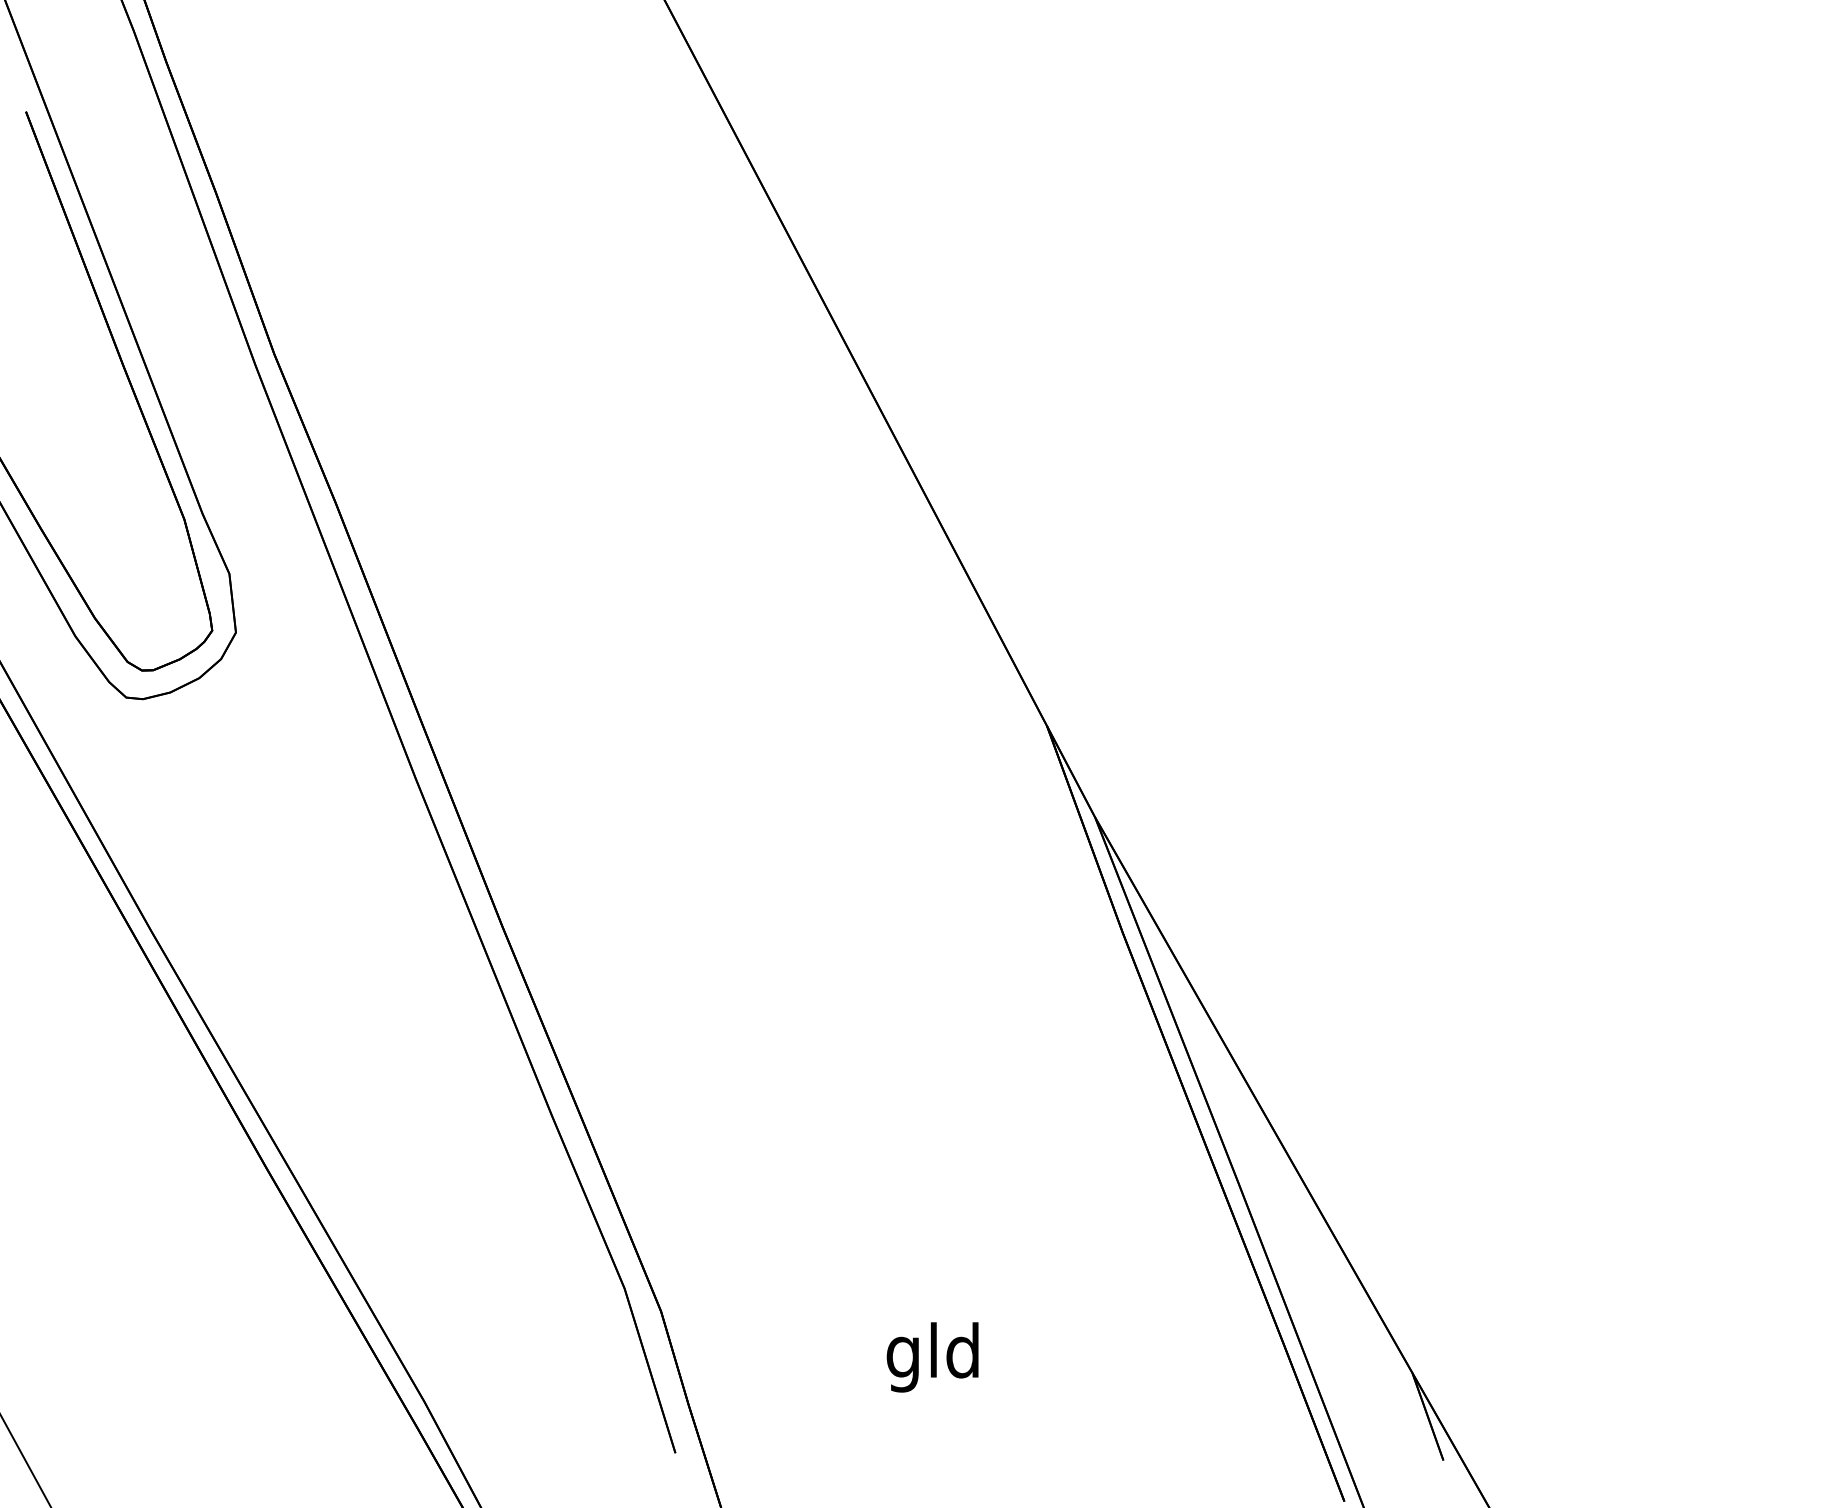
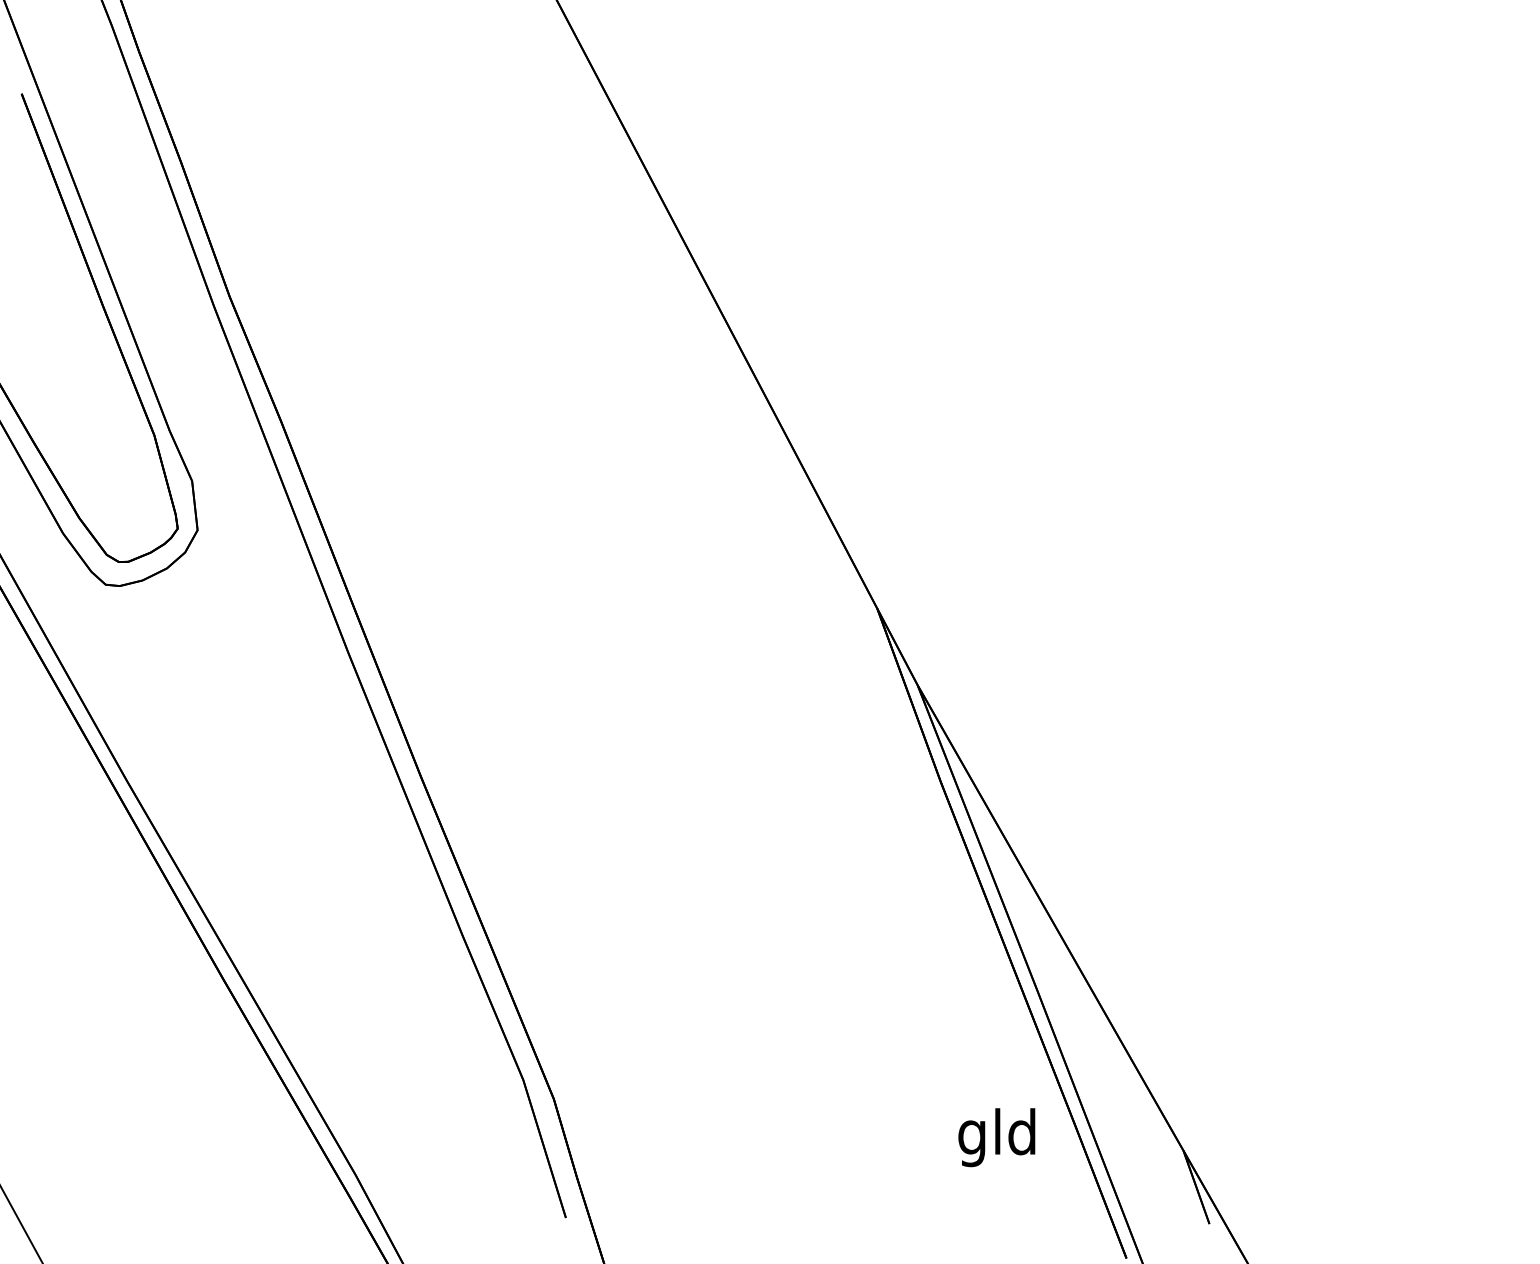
text: (932, 1357) -> (996, 1137), moved

